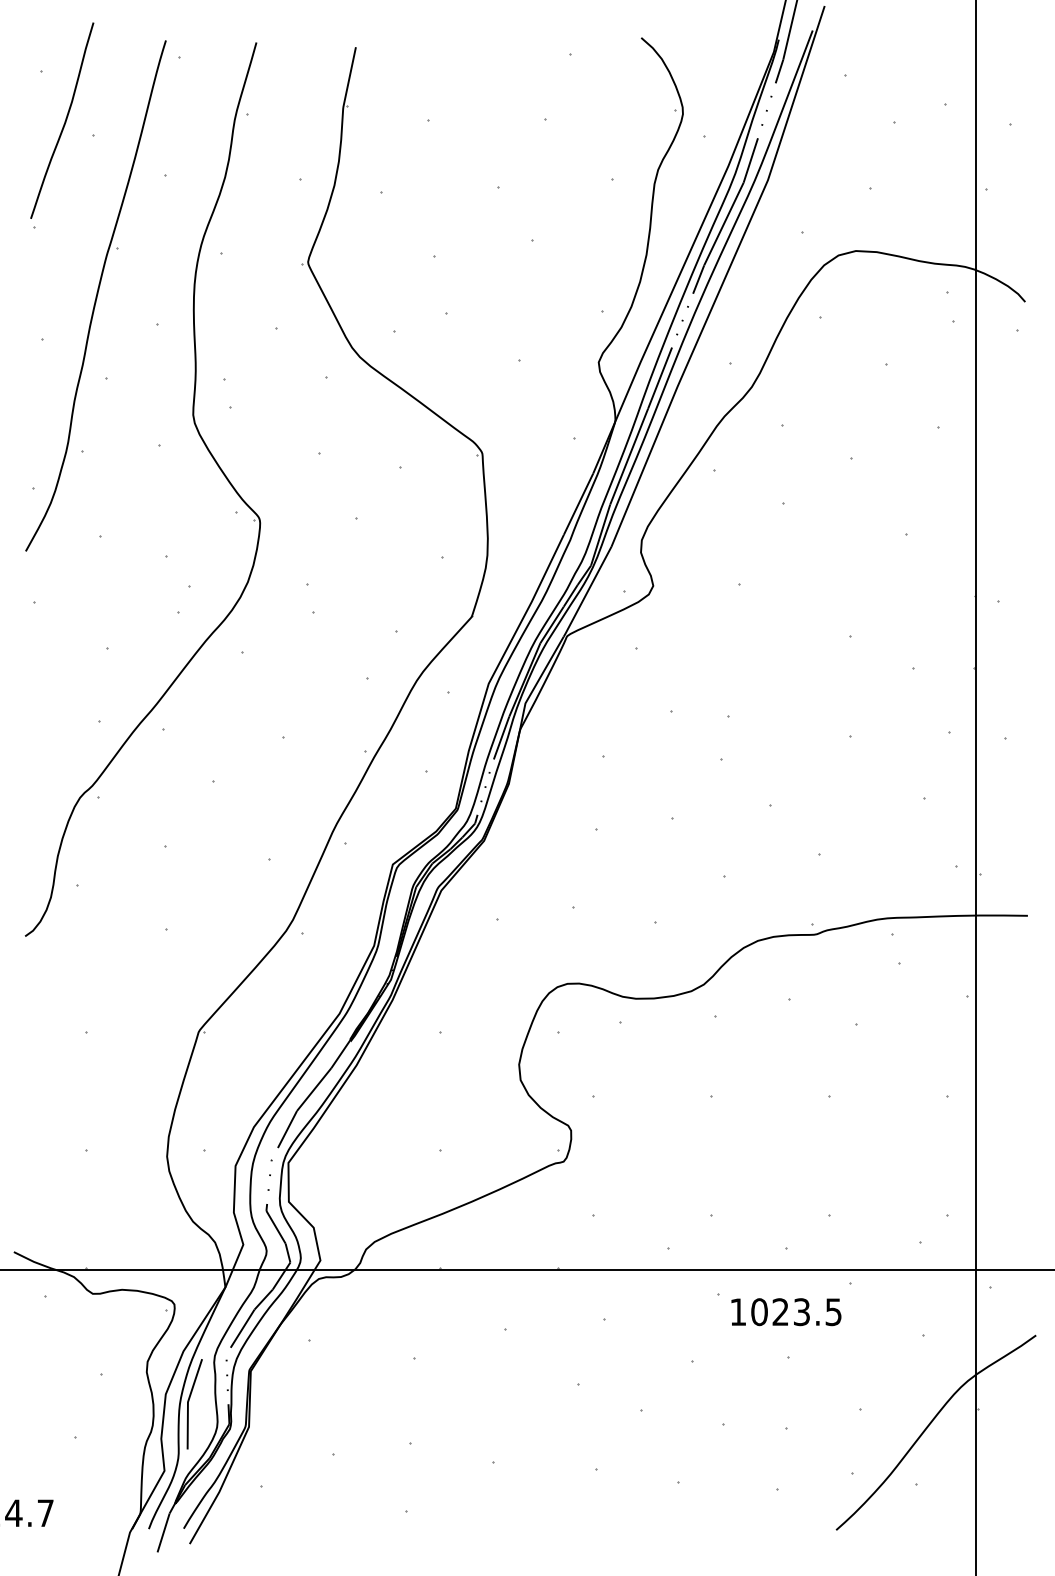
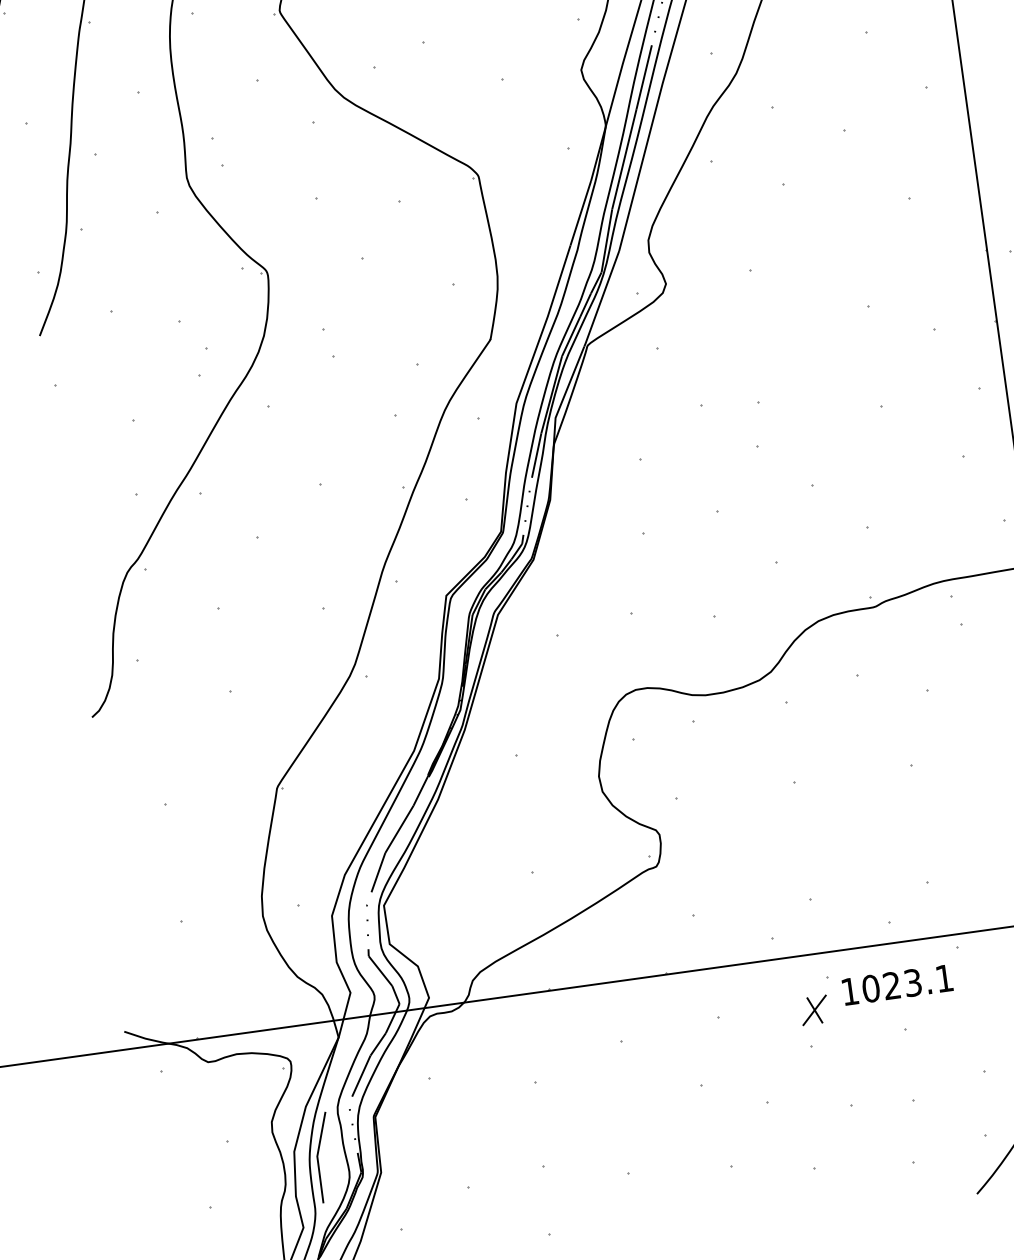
text: (833, 1312) -> (944, 978), 1023.5 -> 1023.1
part: (700, 1325) -> (814, 1010), added

